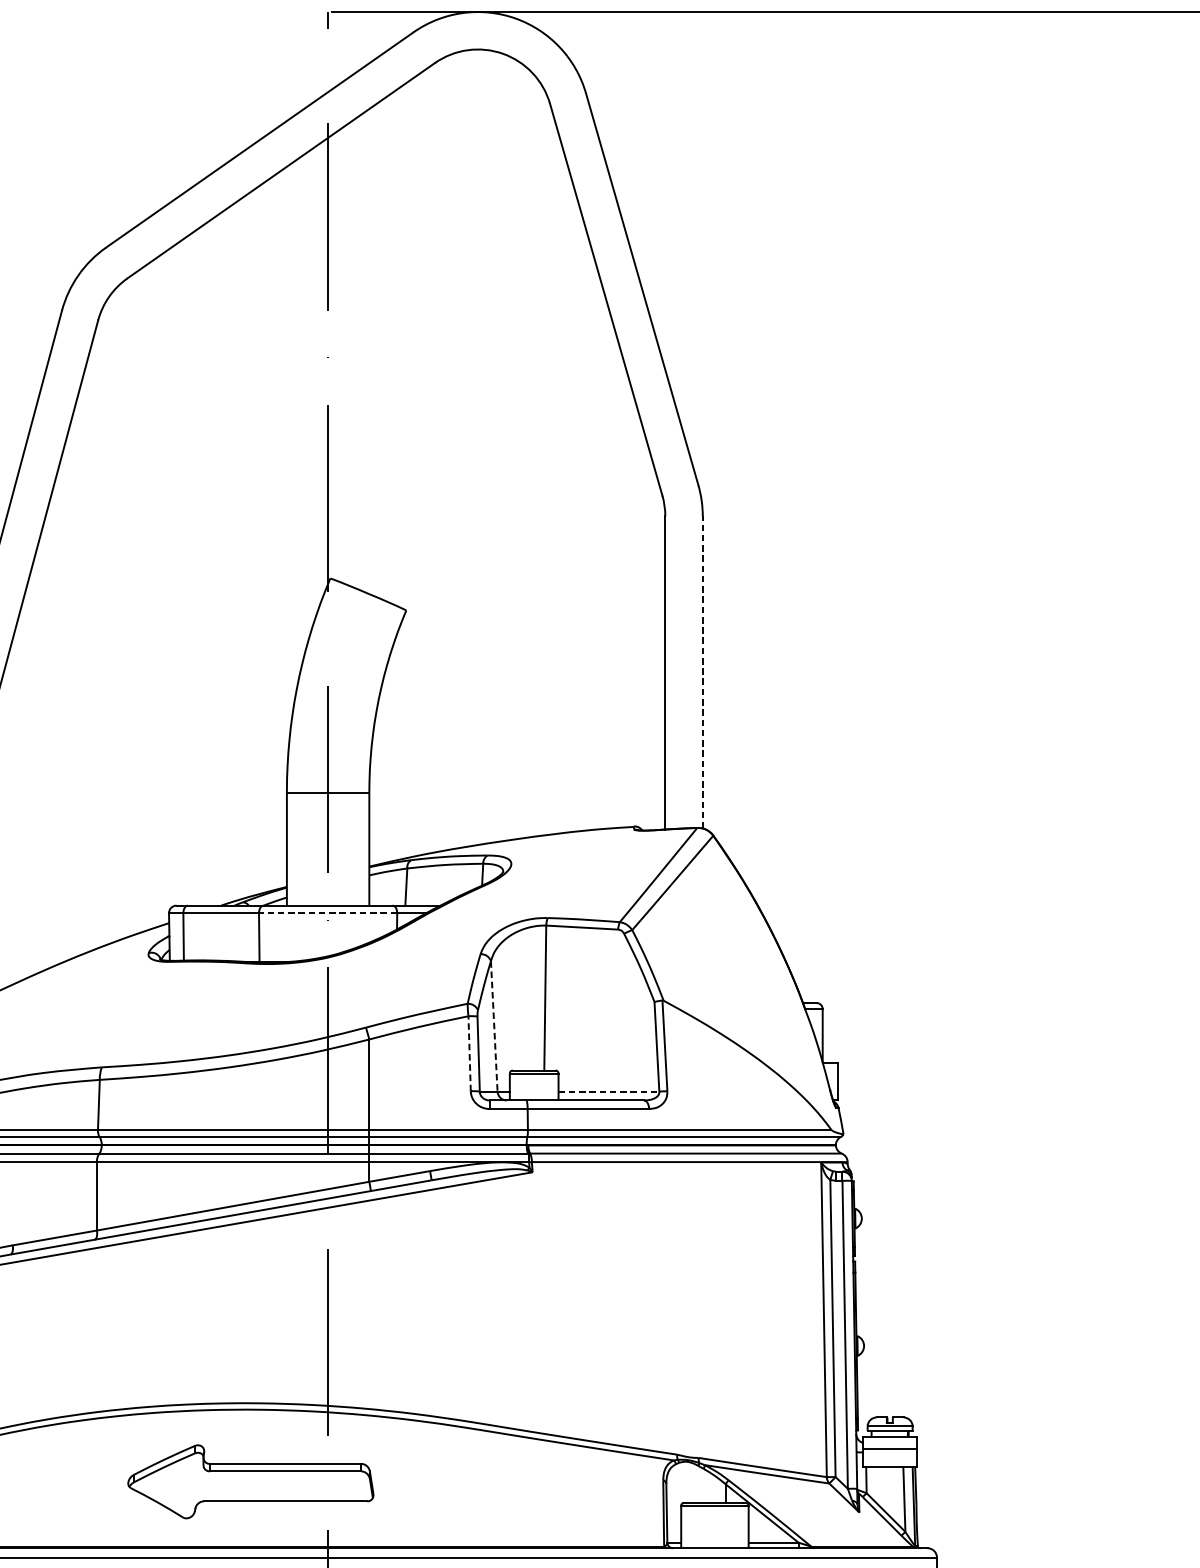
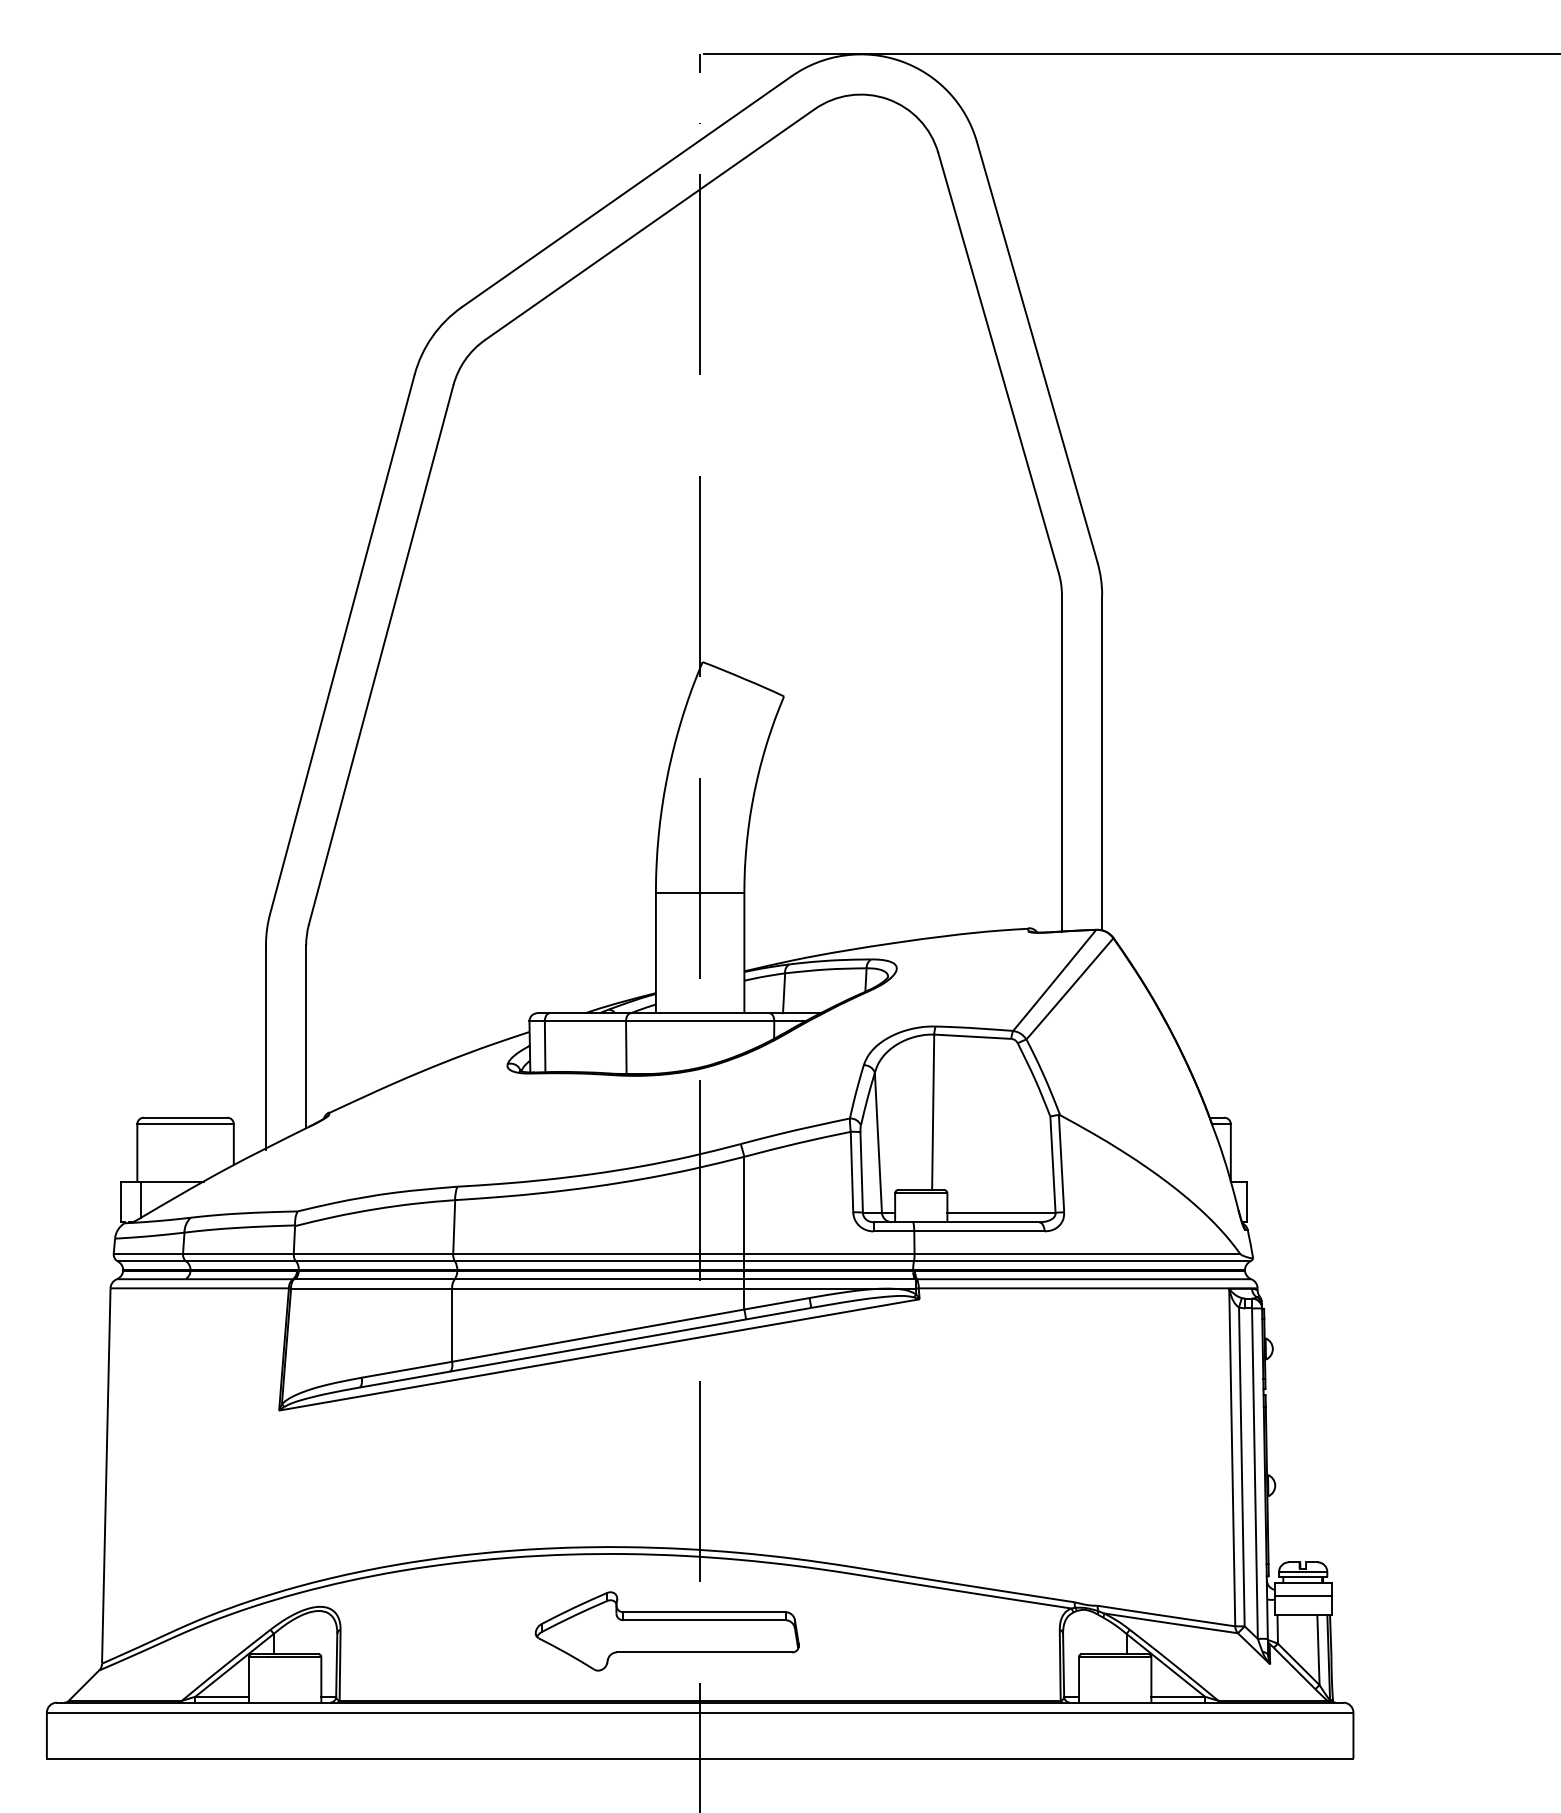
line: (703, 671) -> (1102, 762), dashed -> solid
line: (327, 913) -> (699, 1021), dashed -> solid
line: (494, 1027) -> (878, 1143), dashed -> solid
line: (469, 1053) -> (851, 1171), dashed -> solid
line: (608, 1091) -> (1001, 1212), dashed -> solid
part: (250, 1481) -> (666, 1631), moved

